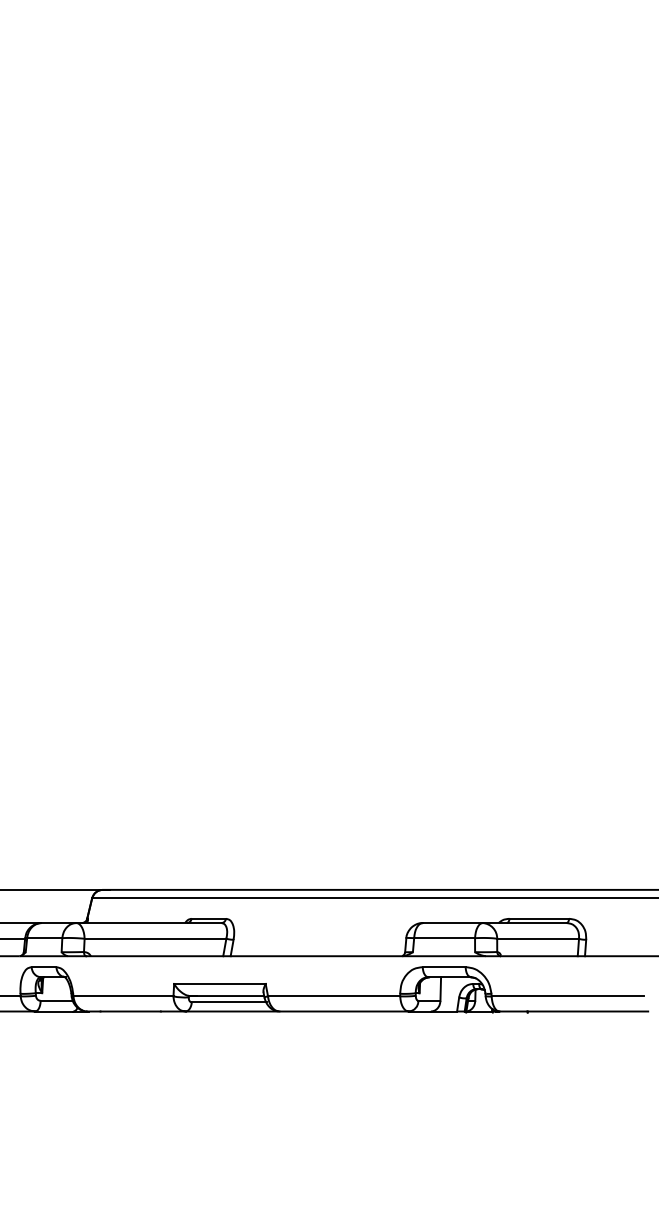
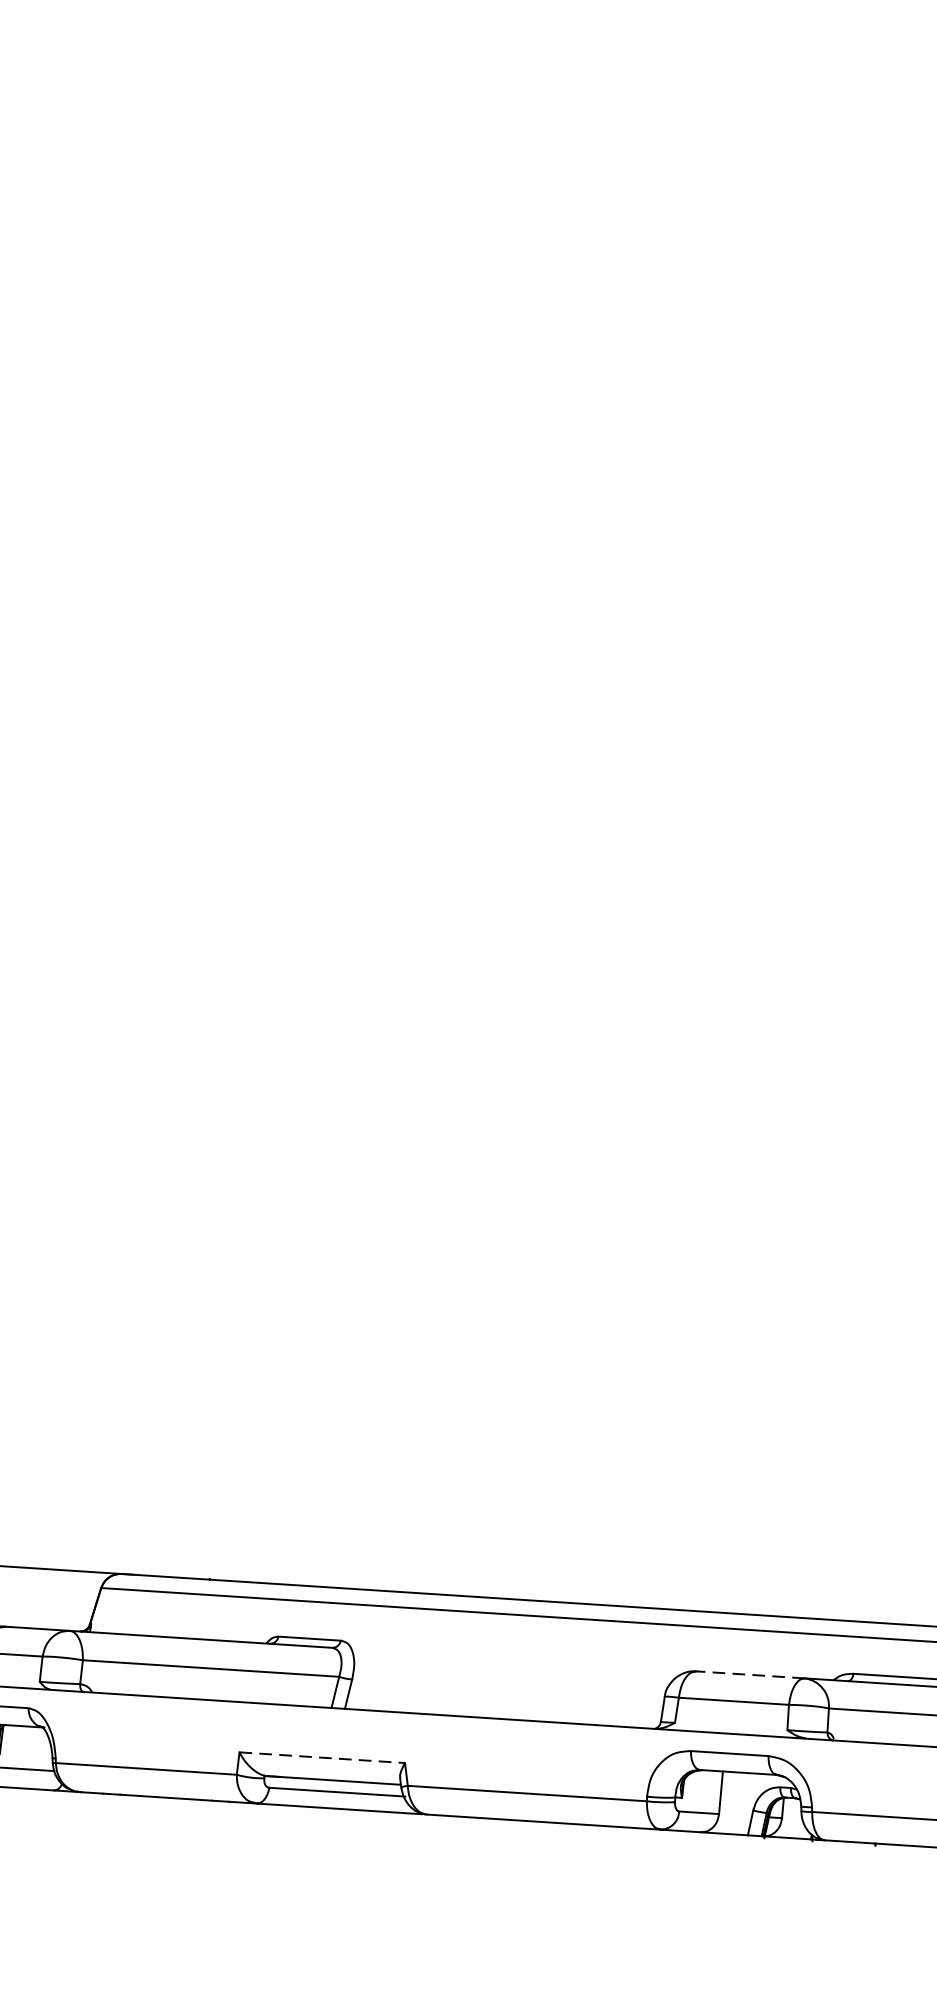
line: (452, 923) -> (749, 1675), solid -> dashed
line: (219, 983) -> (321, 1756), solid -> dashed

